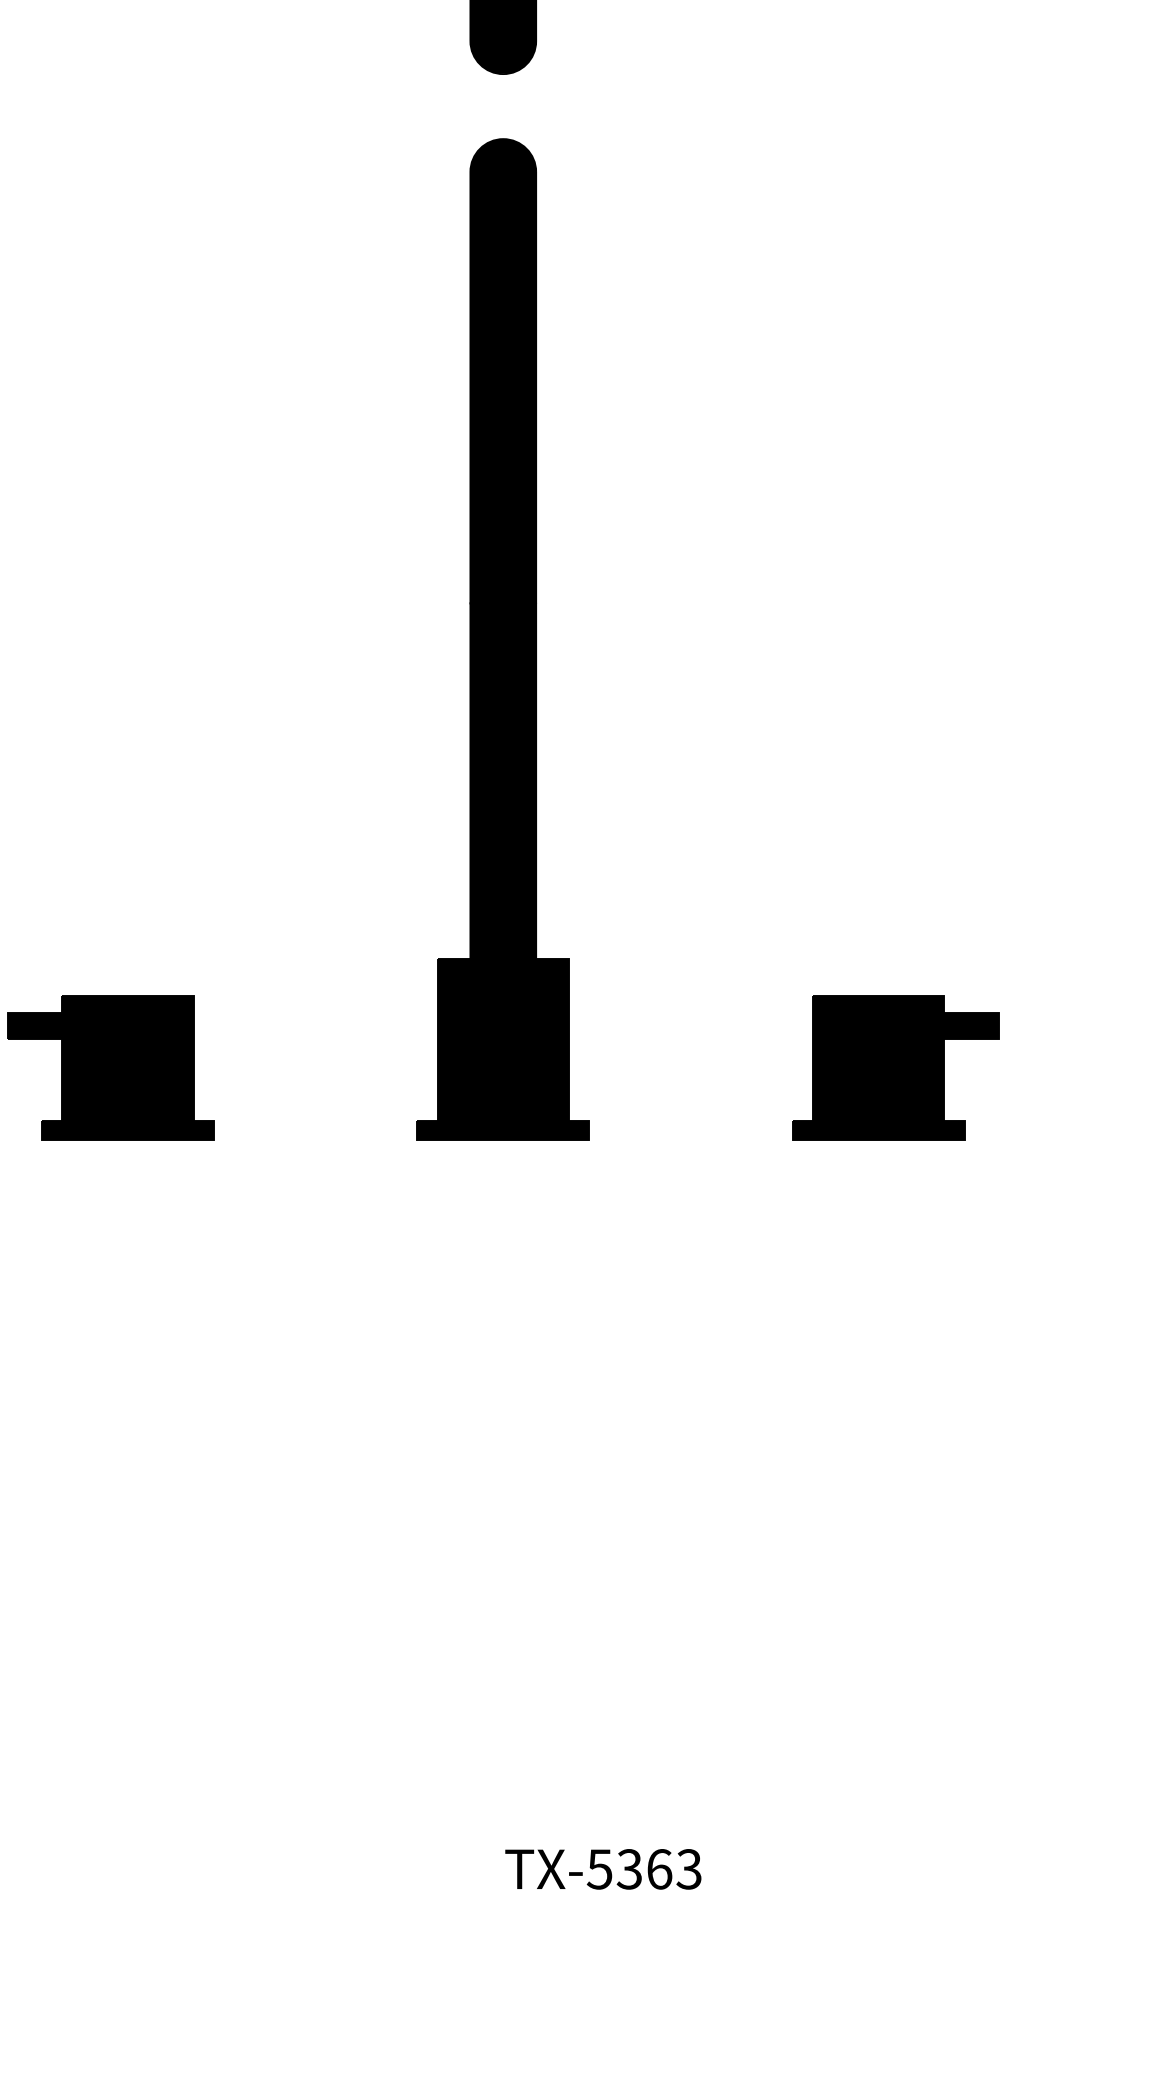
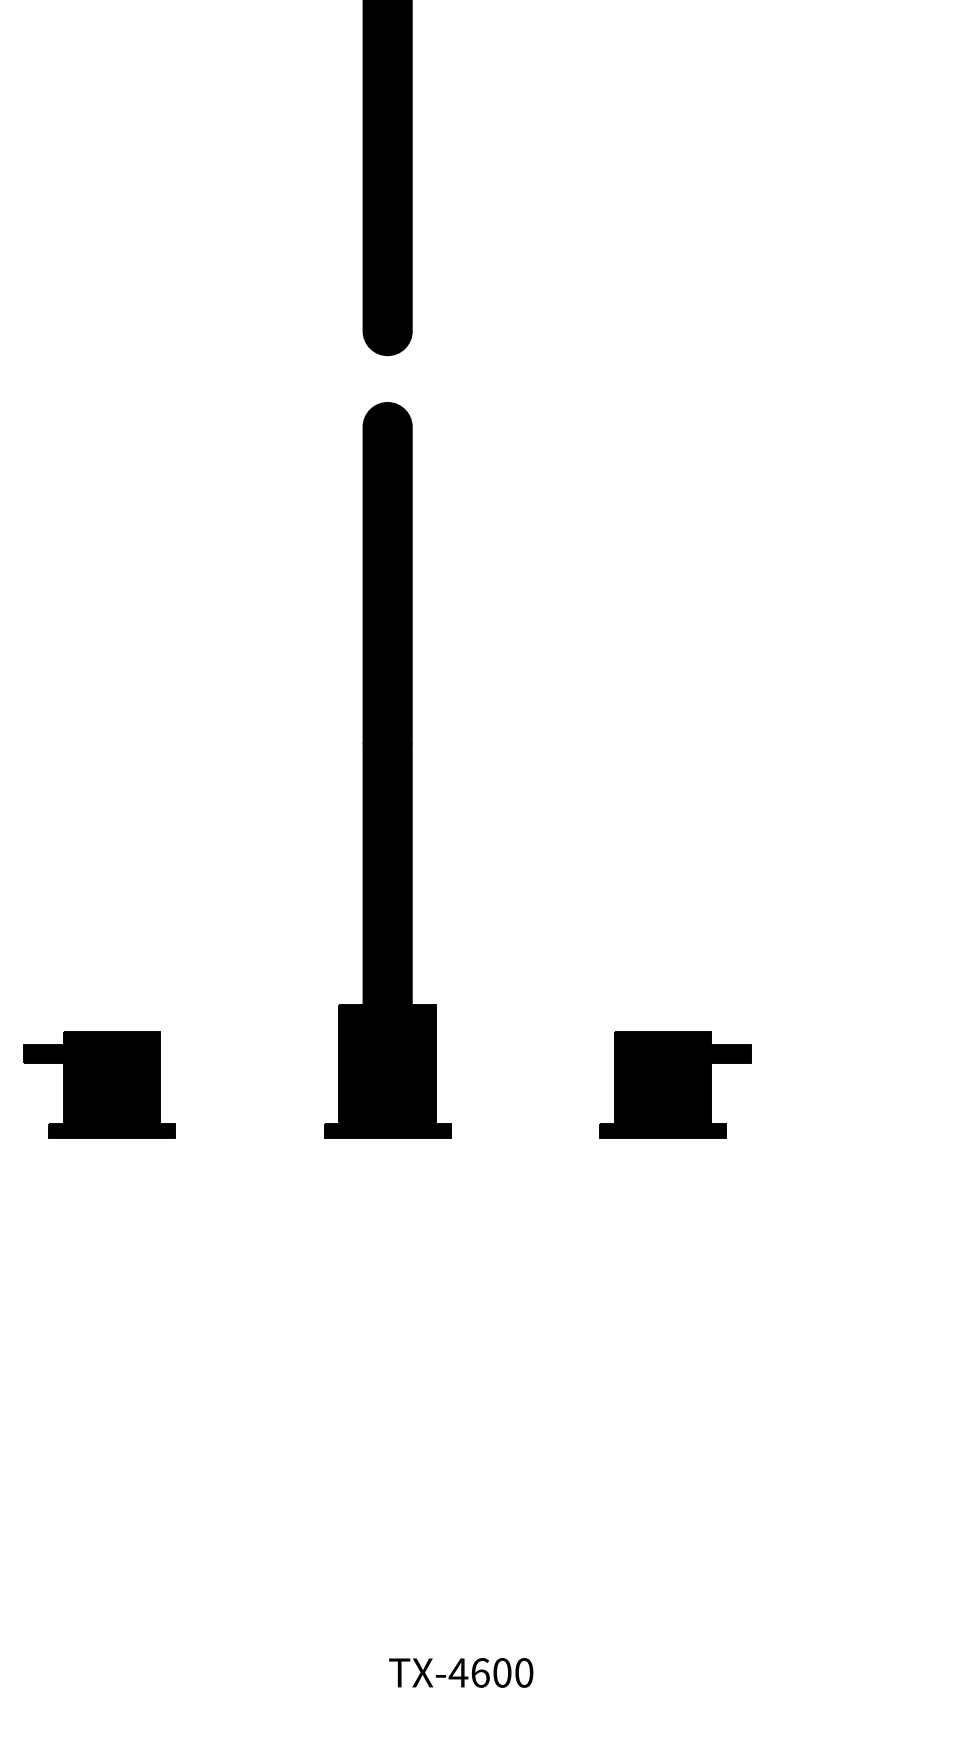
text: (643, 1868) -> (490, 1672), TX-5363 -> TX-4600

